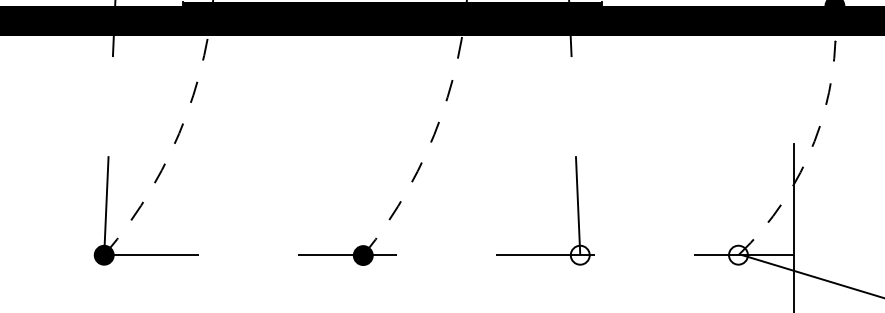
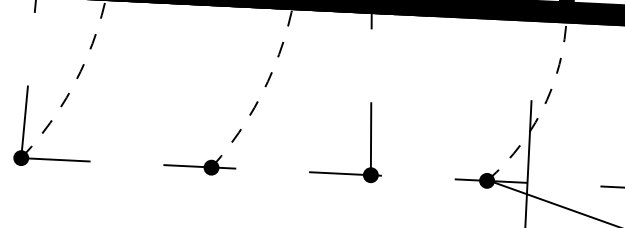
fill: (579, 254) -> (370, 174), added
fill: (738, 254) -> (487, 180), added

